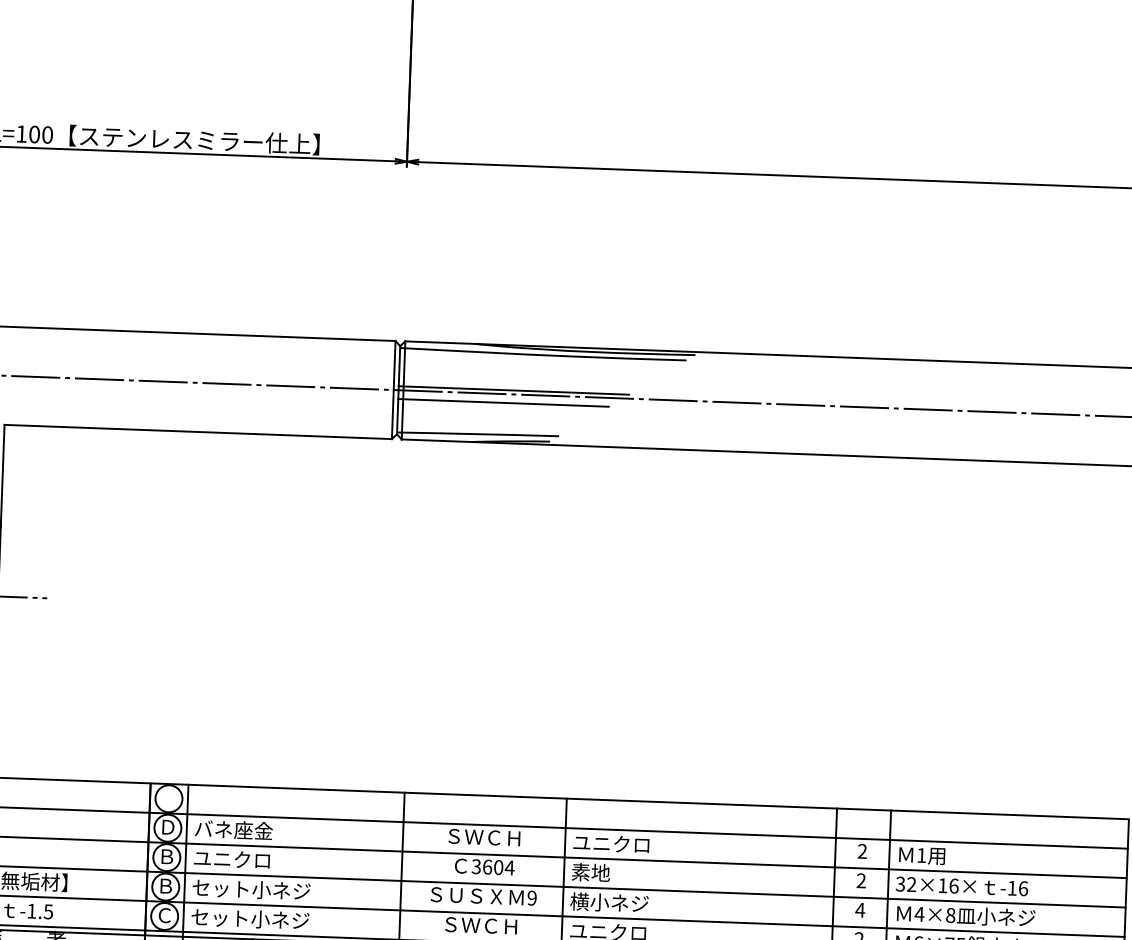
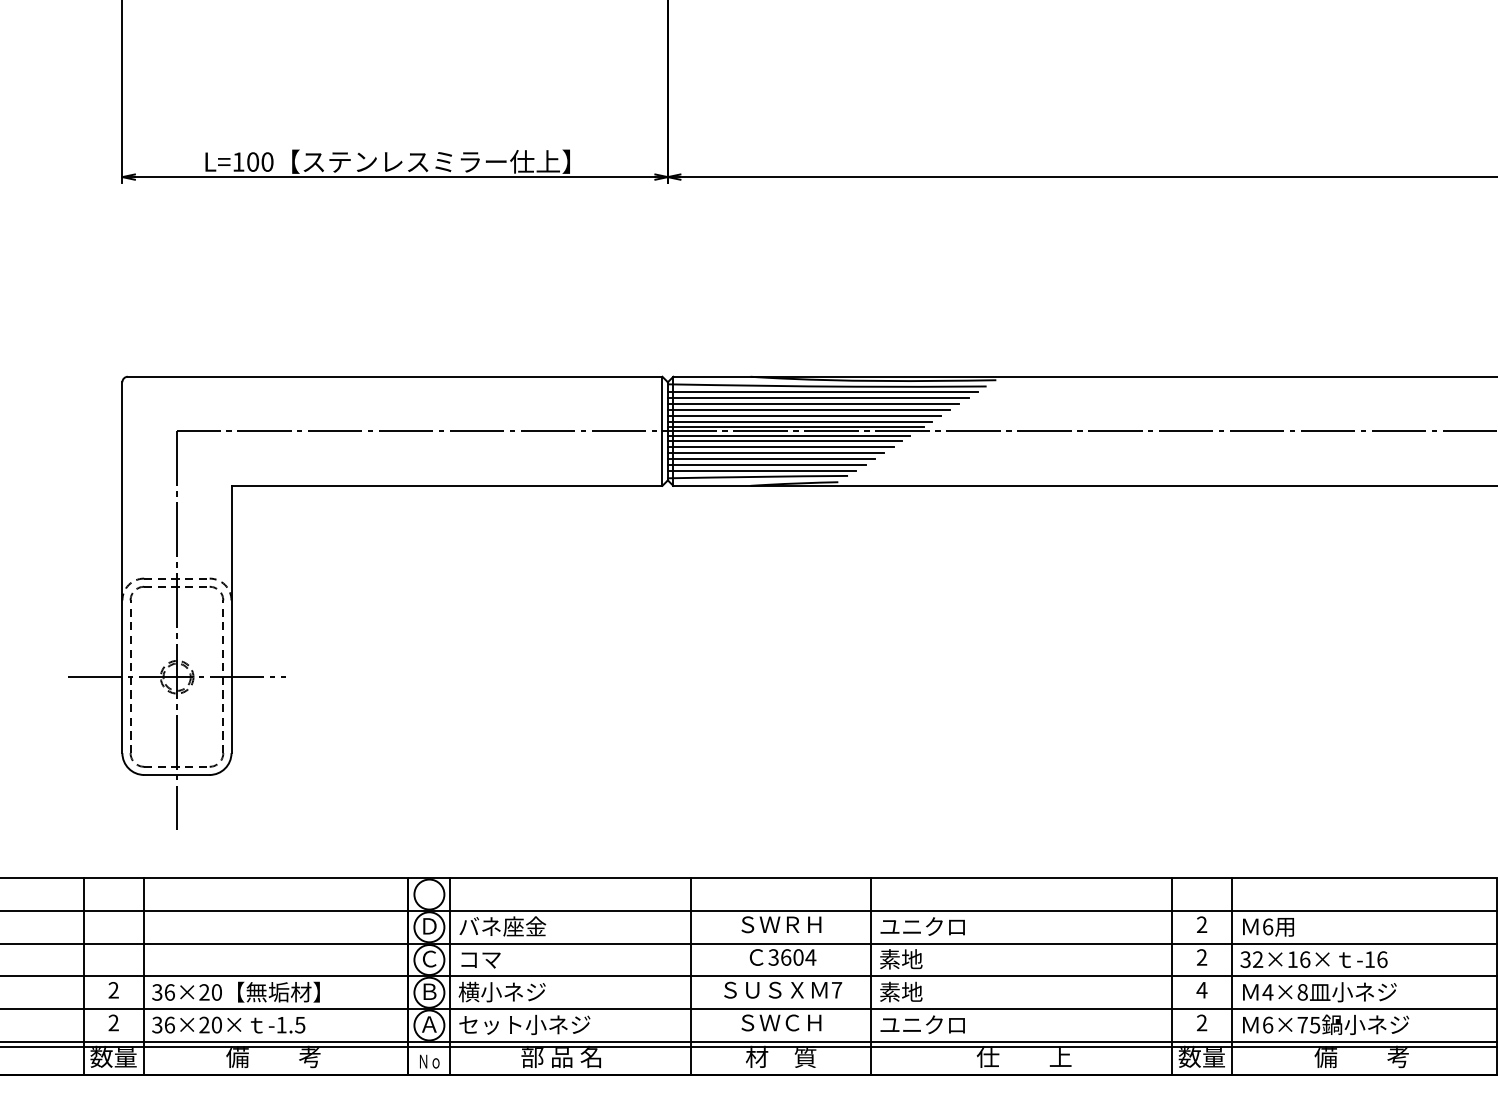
line: (538, 360) -> (822, 392), added
line: (534, 365) -> (817, 398), added
line: (530, 370) -> (813, 404), added
line: (525, 376) -> (808, 410), added
line: (521, 381) -> (803, 416), added
line: (517, 385) -> (799, 421), added
line: (506, 397) -> (788, 435), added
line: (499, 407) -> (780, 446), added
line: (494, 412) -> (775, 452), added
line: (490, 418) -> (771, 458), added
line: (486, 423) -> (766, 464), added
line: (481, 428) -> (761, 470), added
text: (494, 837) -> (792, 924), ＳＷＣＨ -> ＳＷＲＨ
text: (922, 855) -> (1268, 926), 1 -> 6
text: (166, 856) -> (429, 958), Ｂ -> Ｃ
text: (231, 859) -> (501, 959), ユニクロ -> コマ
text: (251, 889) -> (524, 991), セット小ネジ -> 横小ネジ
text: (531, 897) -> (836, 989), 9 -> 7
text: (609, 902) -> (922, 991), 横小ネジ -> 素地
text: (164, 915) -> (429, 1024), Ｃ -> Ａ

